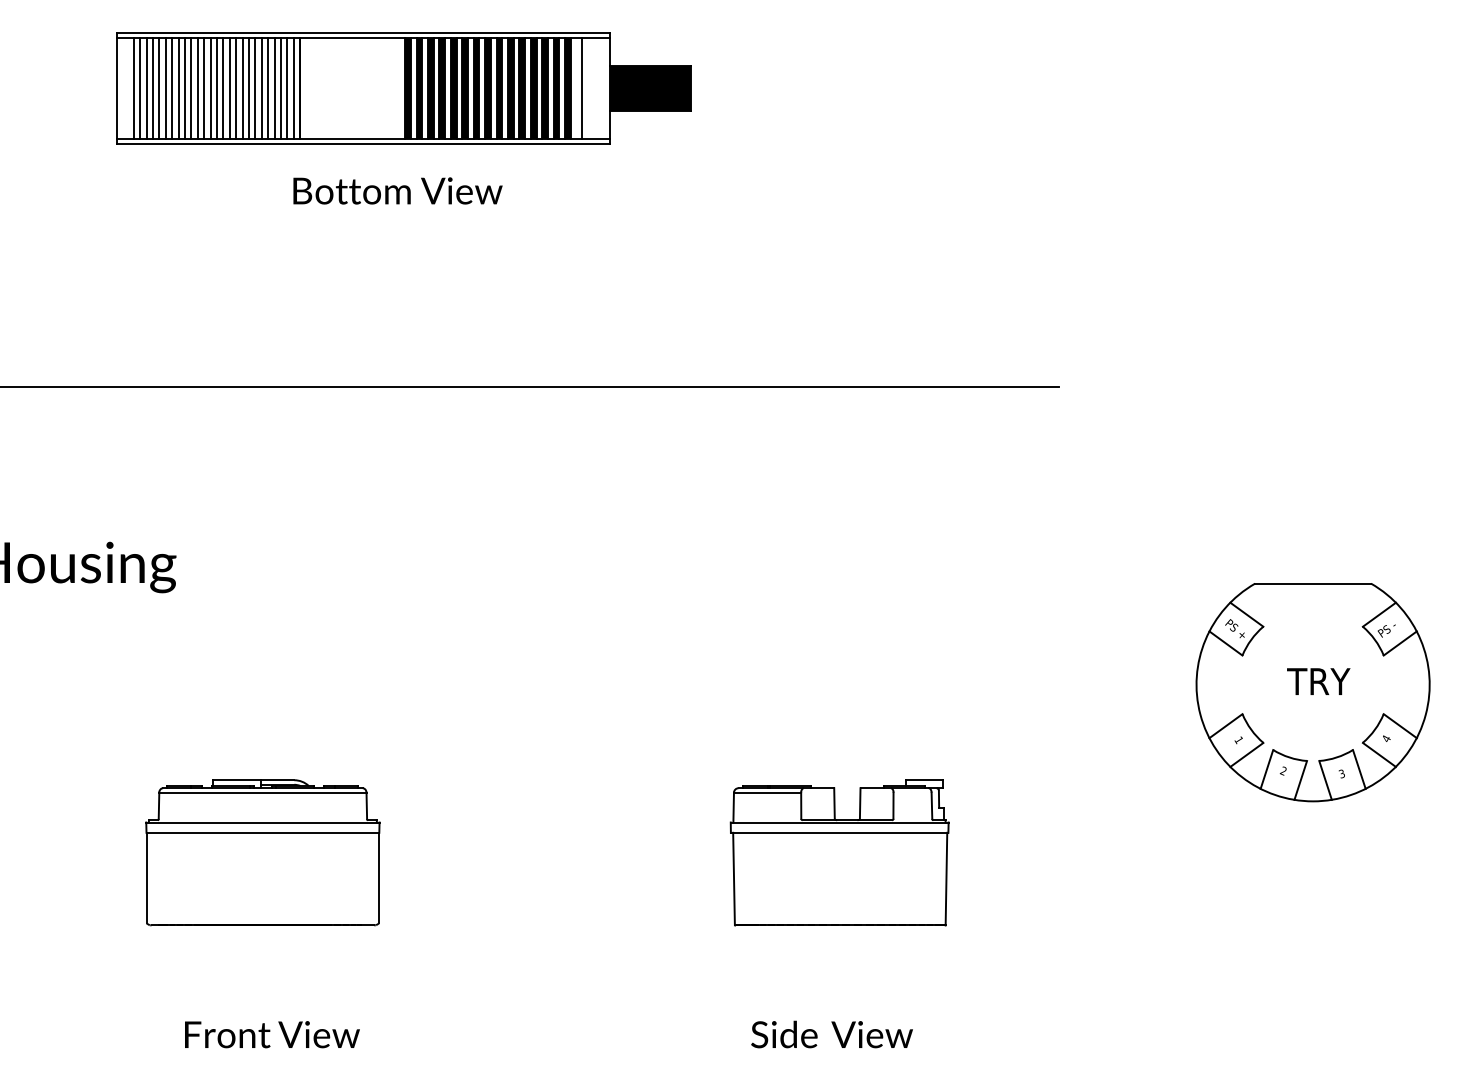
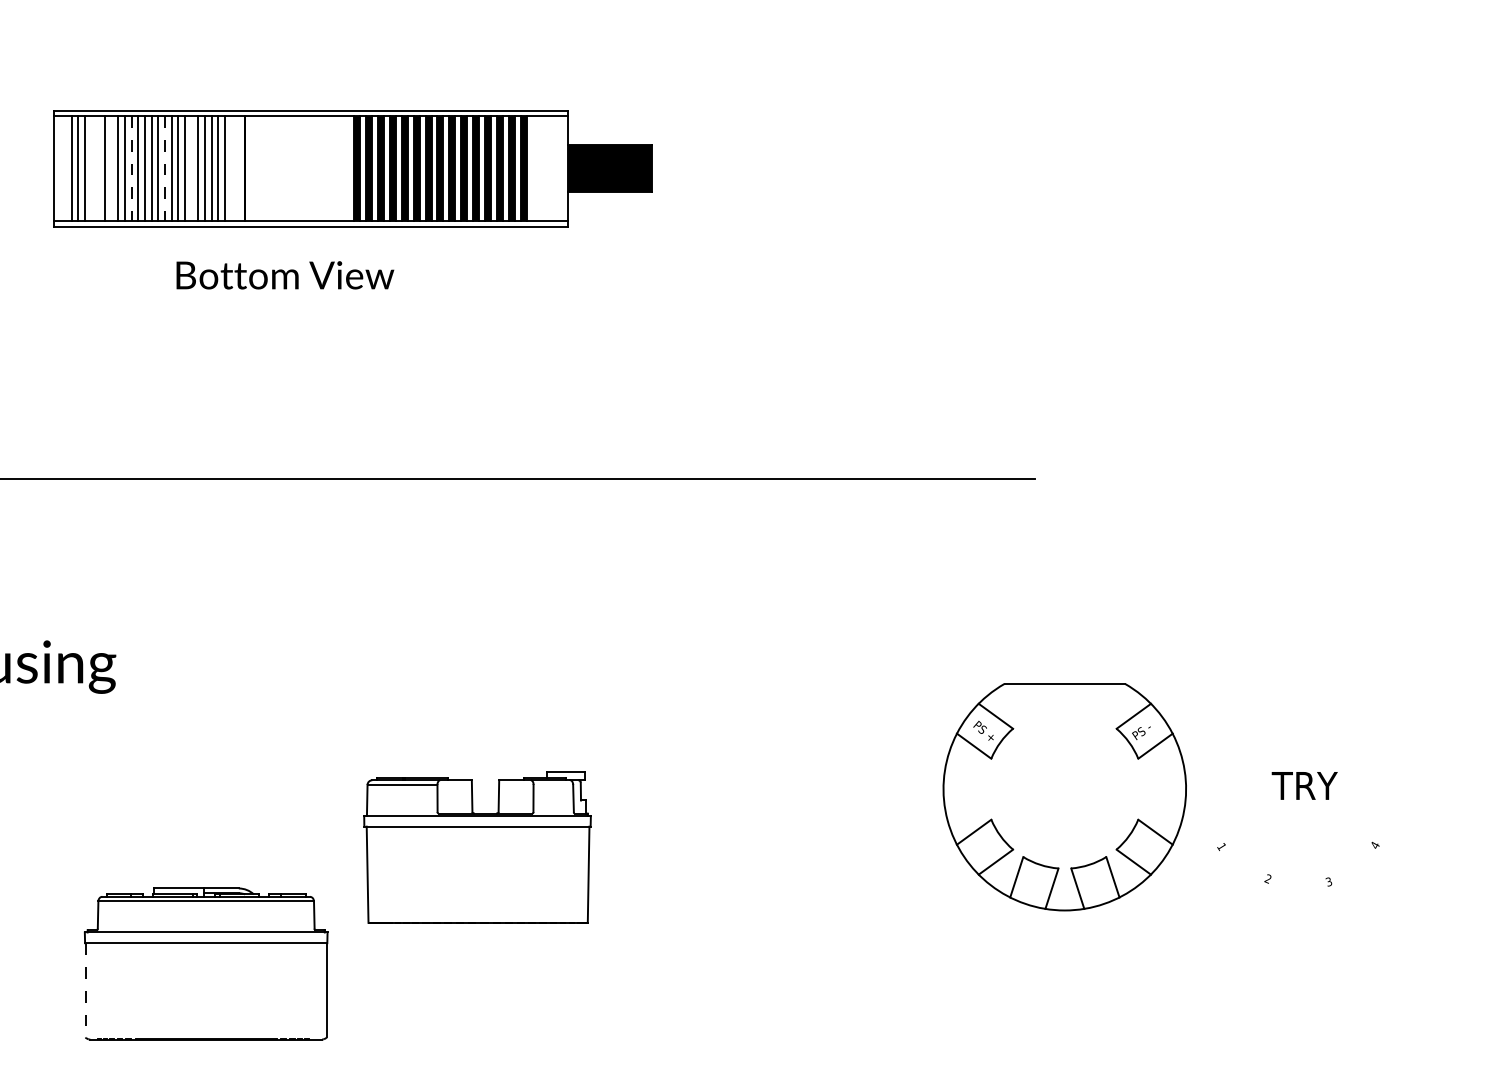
line: (152, 88) -> (91, 168), removed
line: (159, 88) -> (98, 168), removed
line: (172, 88) -> (112, 168), removed
line: (191, 88) -> (131, 168), solid -> dashed
line: (223, 88) -> (165, 168), solid -> dashed
line: (248, 88) -> (191, 168), removed
line: (287, 88) -> (231, 168), removed
line: (293, 88) -> (238, 168), removed
line: (582, 88) -> (538, 168), removed
text: (397, 190) -> (284, 274), moved
part: (1312, 692) -> (1064, 797), moved
part: (839, 852) -> (477, 847), moved
line: (146, 878) -> (85, 990), solid -> dashed

